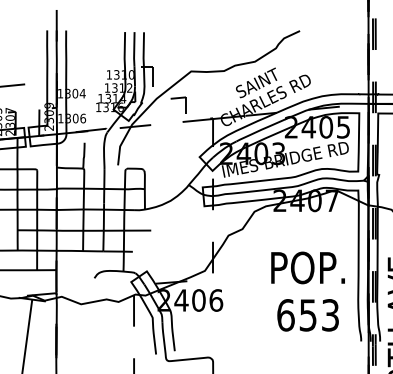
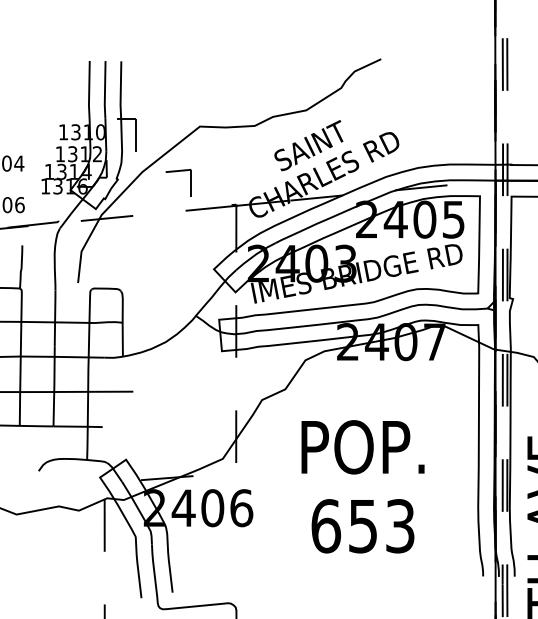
text: (307, 291) -> (362, 486), moved

